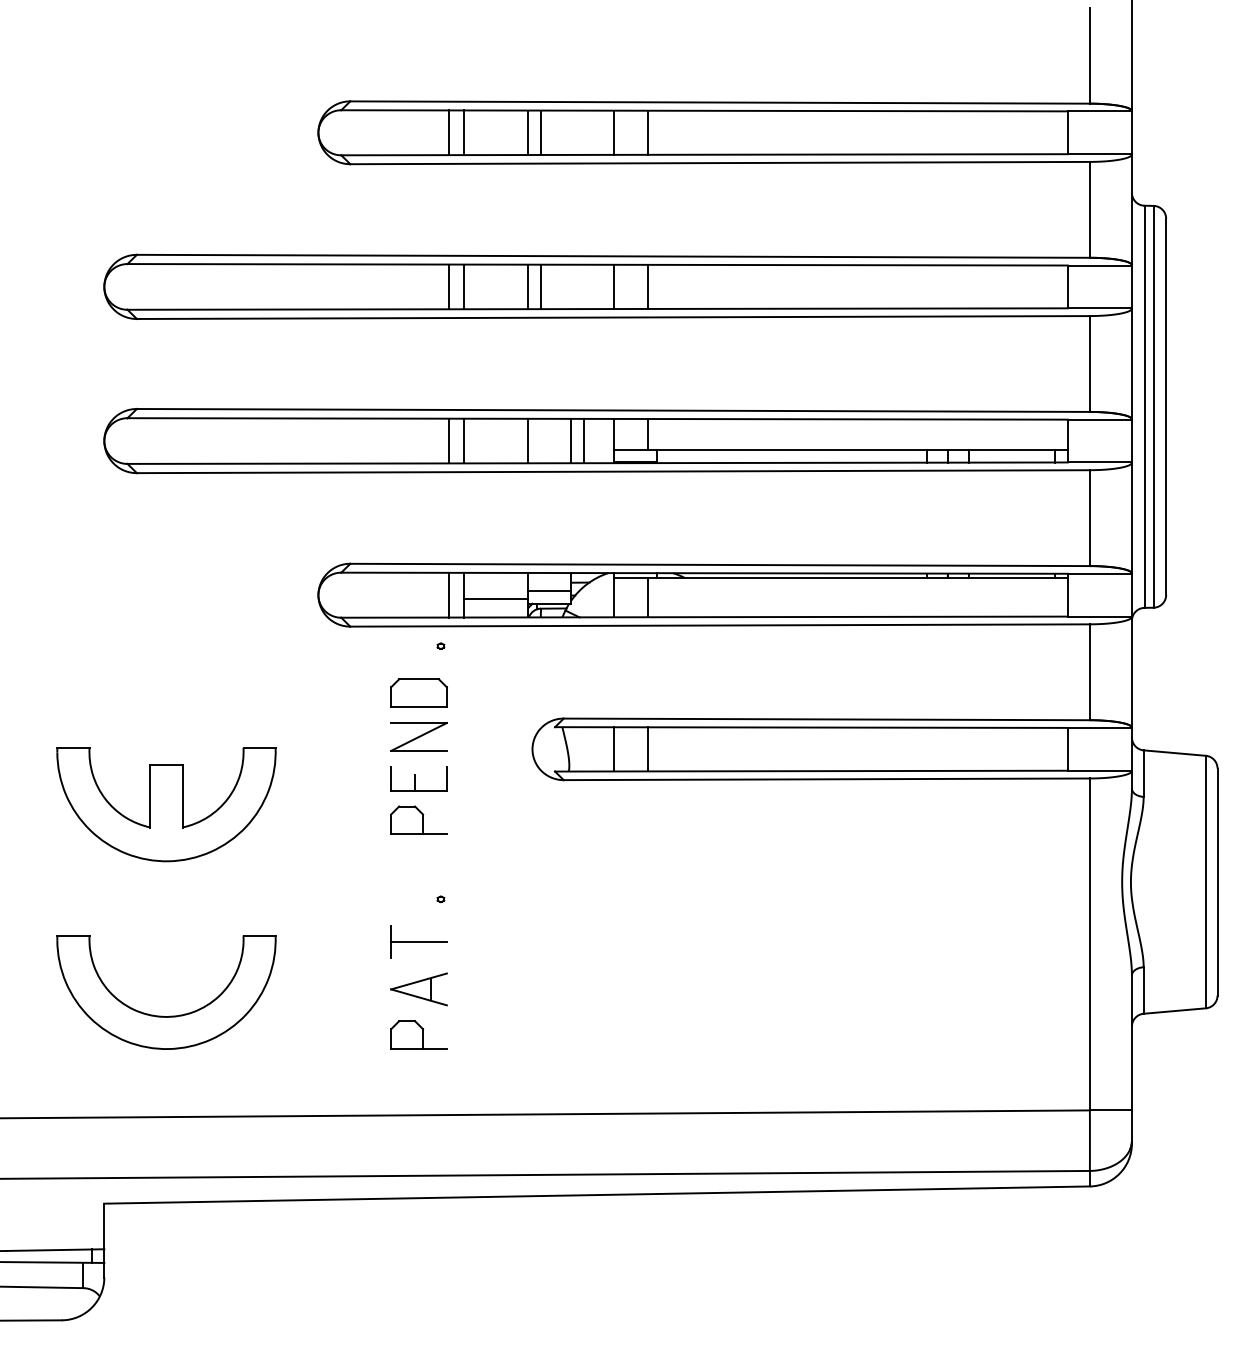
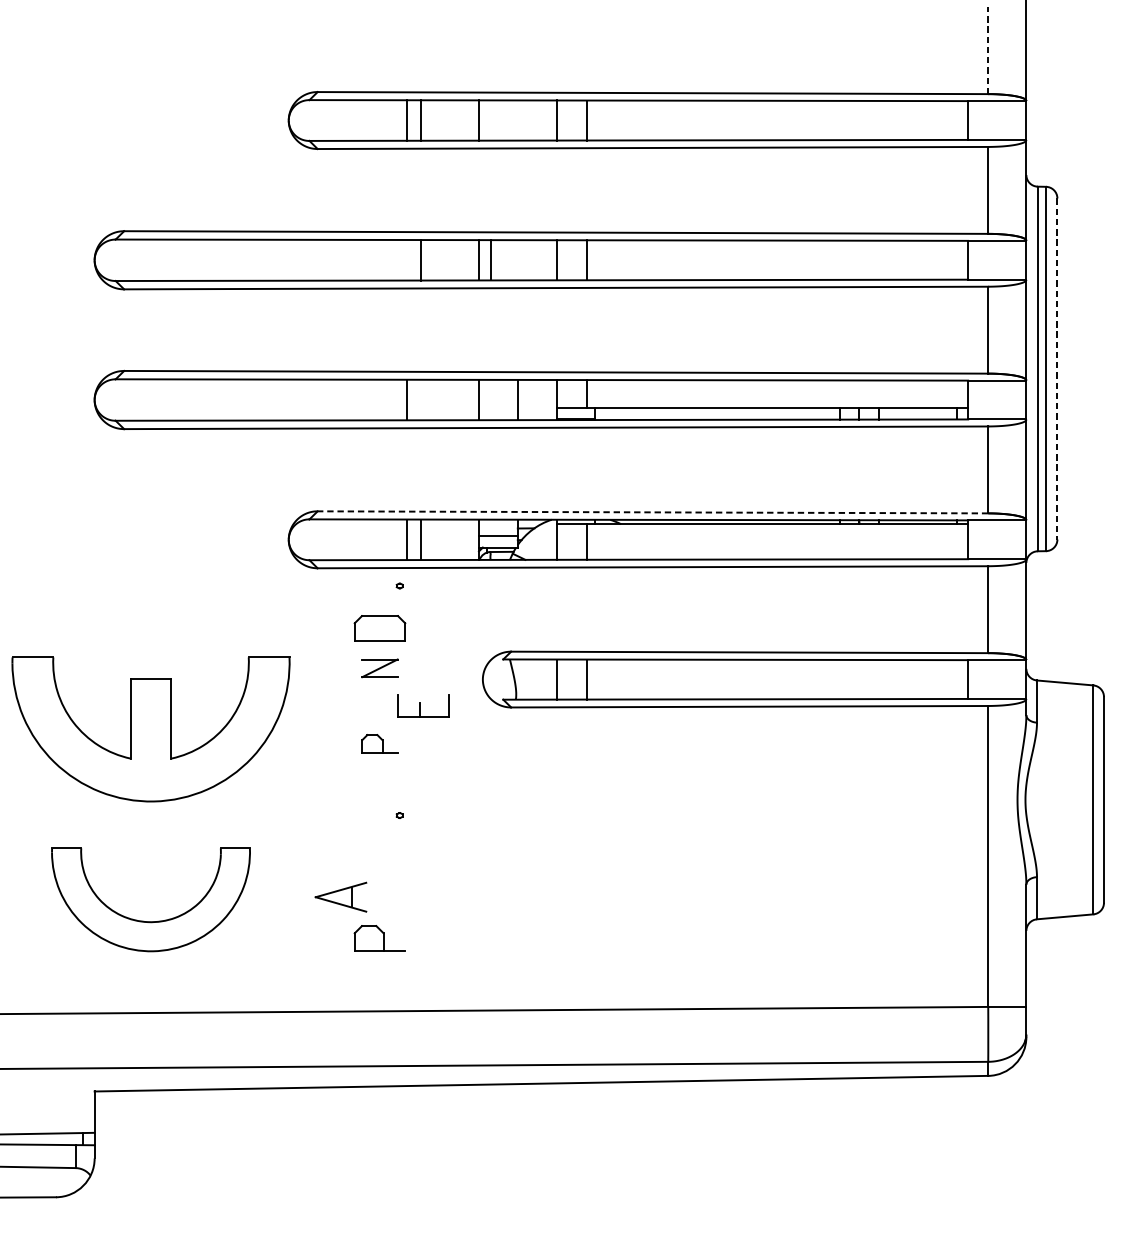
line: (1089, 55) -> (987, 50), solid -> dashed
line: (540, 132) -> (490, 120), removed
line: (449, 286) -> (407, 259), removed
line: (1166, 407) -> (1057, 369), solid -> dashed
line: (464, 440) -> (421, 399), removed
line: (583, 440) -> (529, 399), removed
line: (720, 564) -> (653, 511), solid -> dashed
line: (496, 599) -> (450, 543), removed
part: (418, 736) -> (379, 667), size x0.7
part: (418, 778) -> (423, 705), moved
part: (166, 804) -> (151, 729), size x1.4
part: (418, 819) -> (379, 743), size x0.7
part: (418, 941) -> (379, 853), removed
part: (418, 989) -> (340, 897), moved

